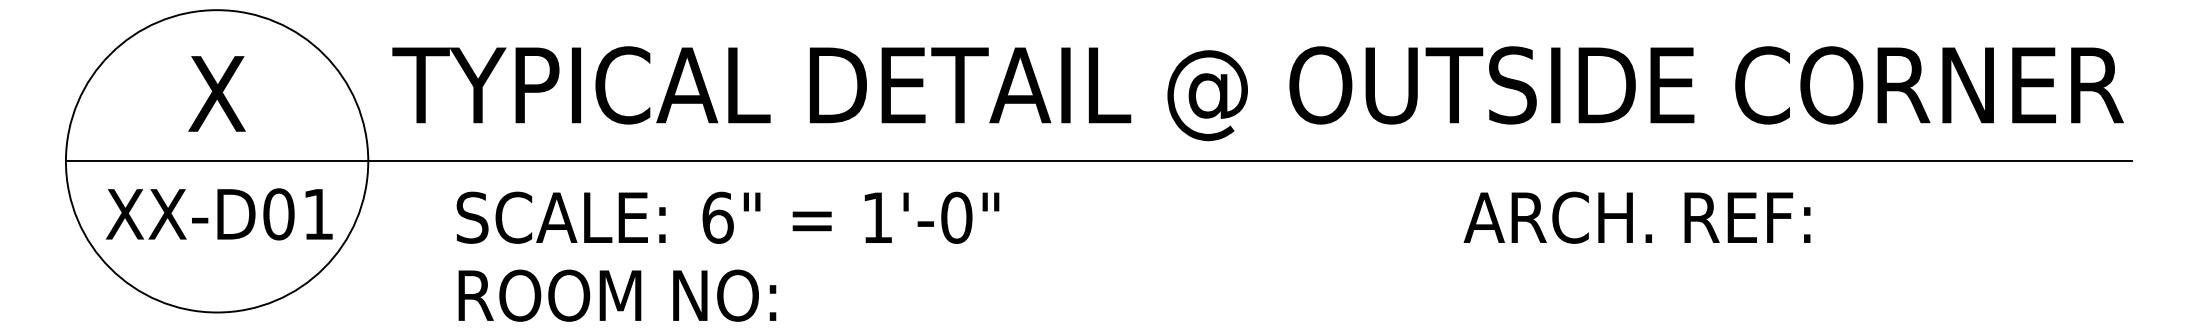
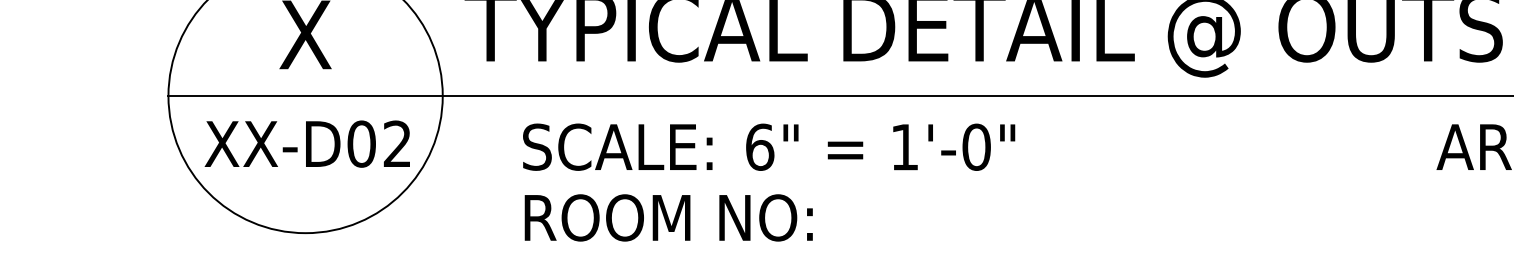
text: (317, 213) -> (396, 143), XX-D01 -> XX-D02

